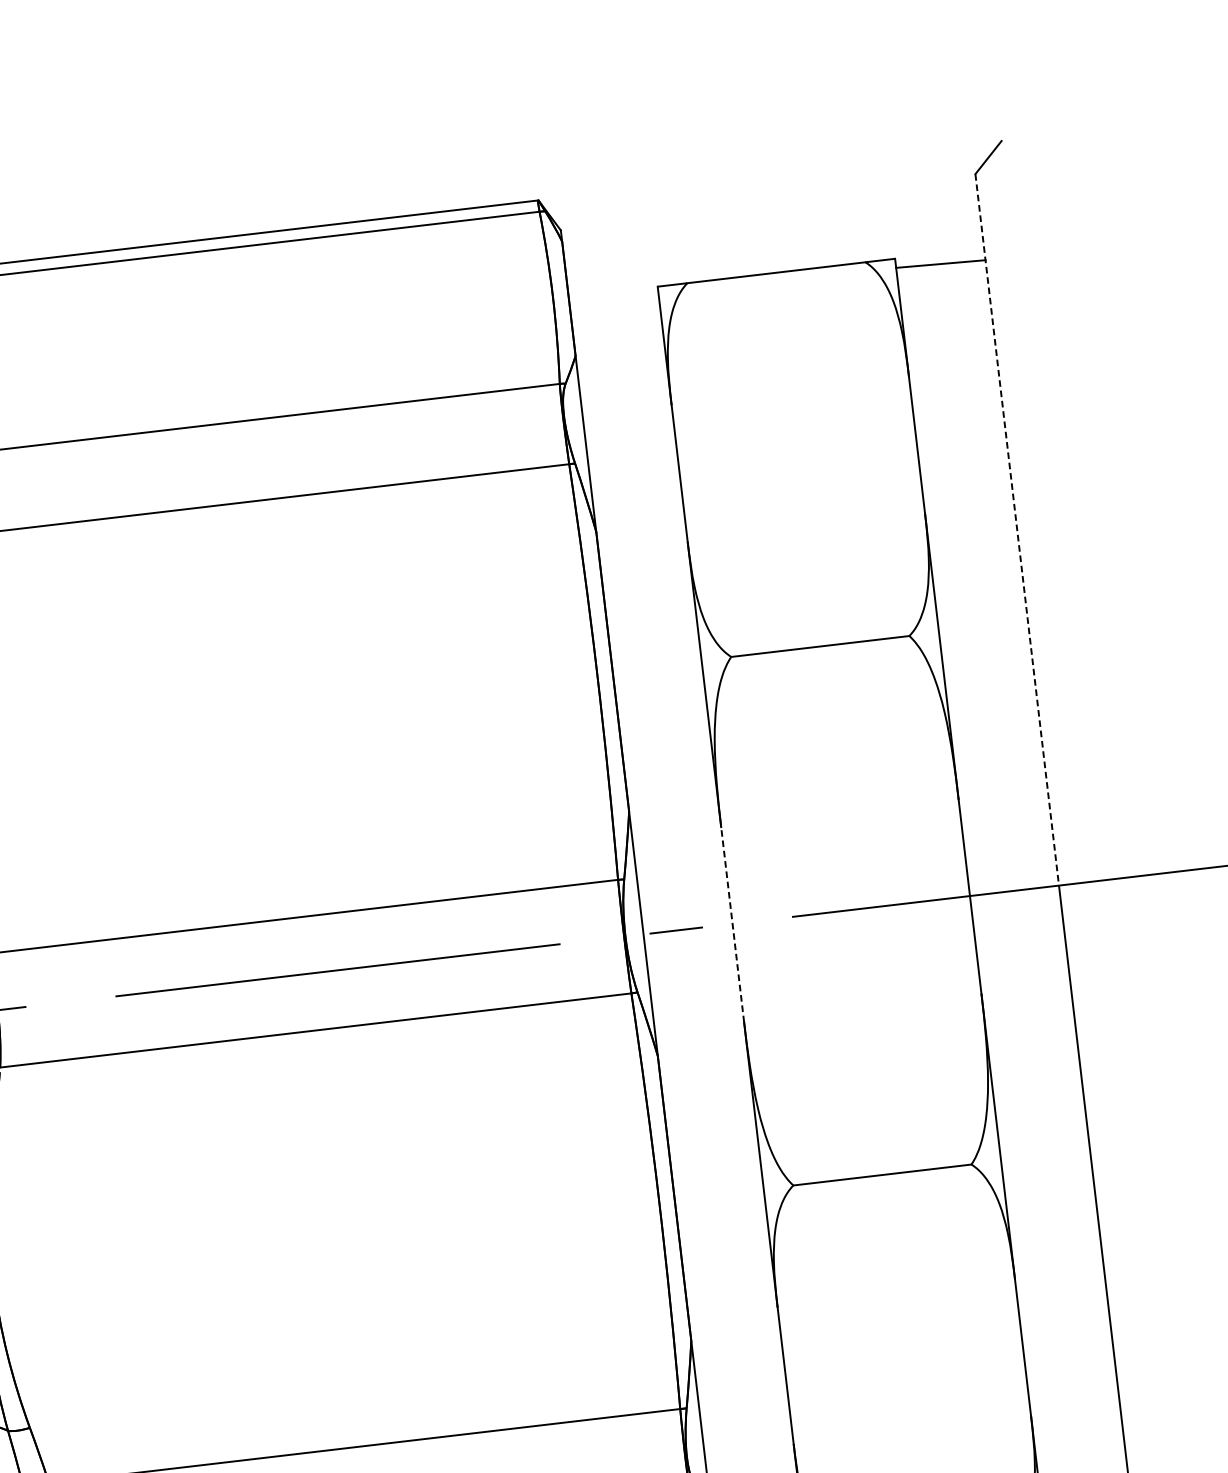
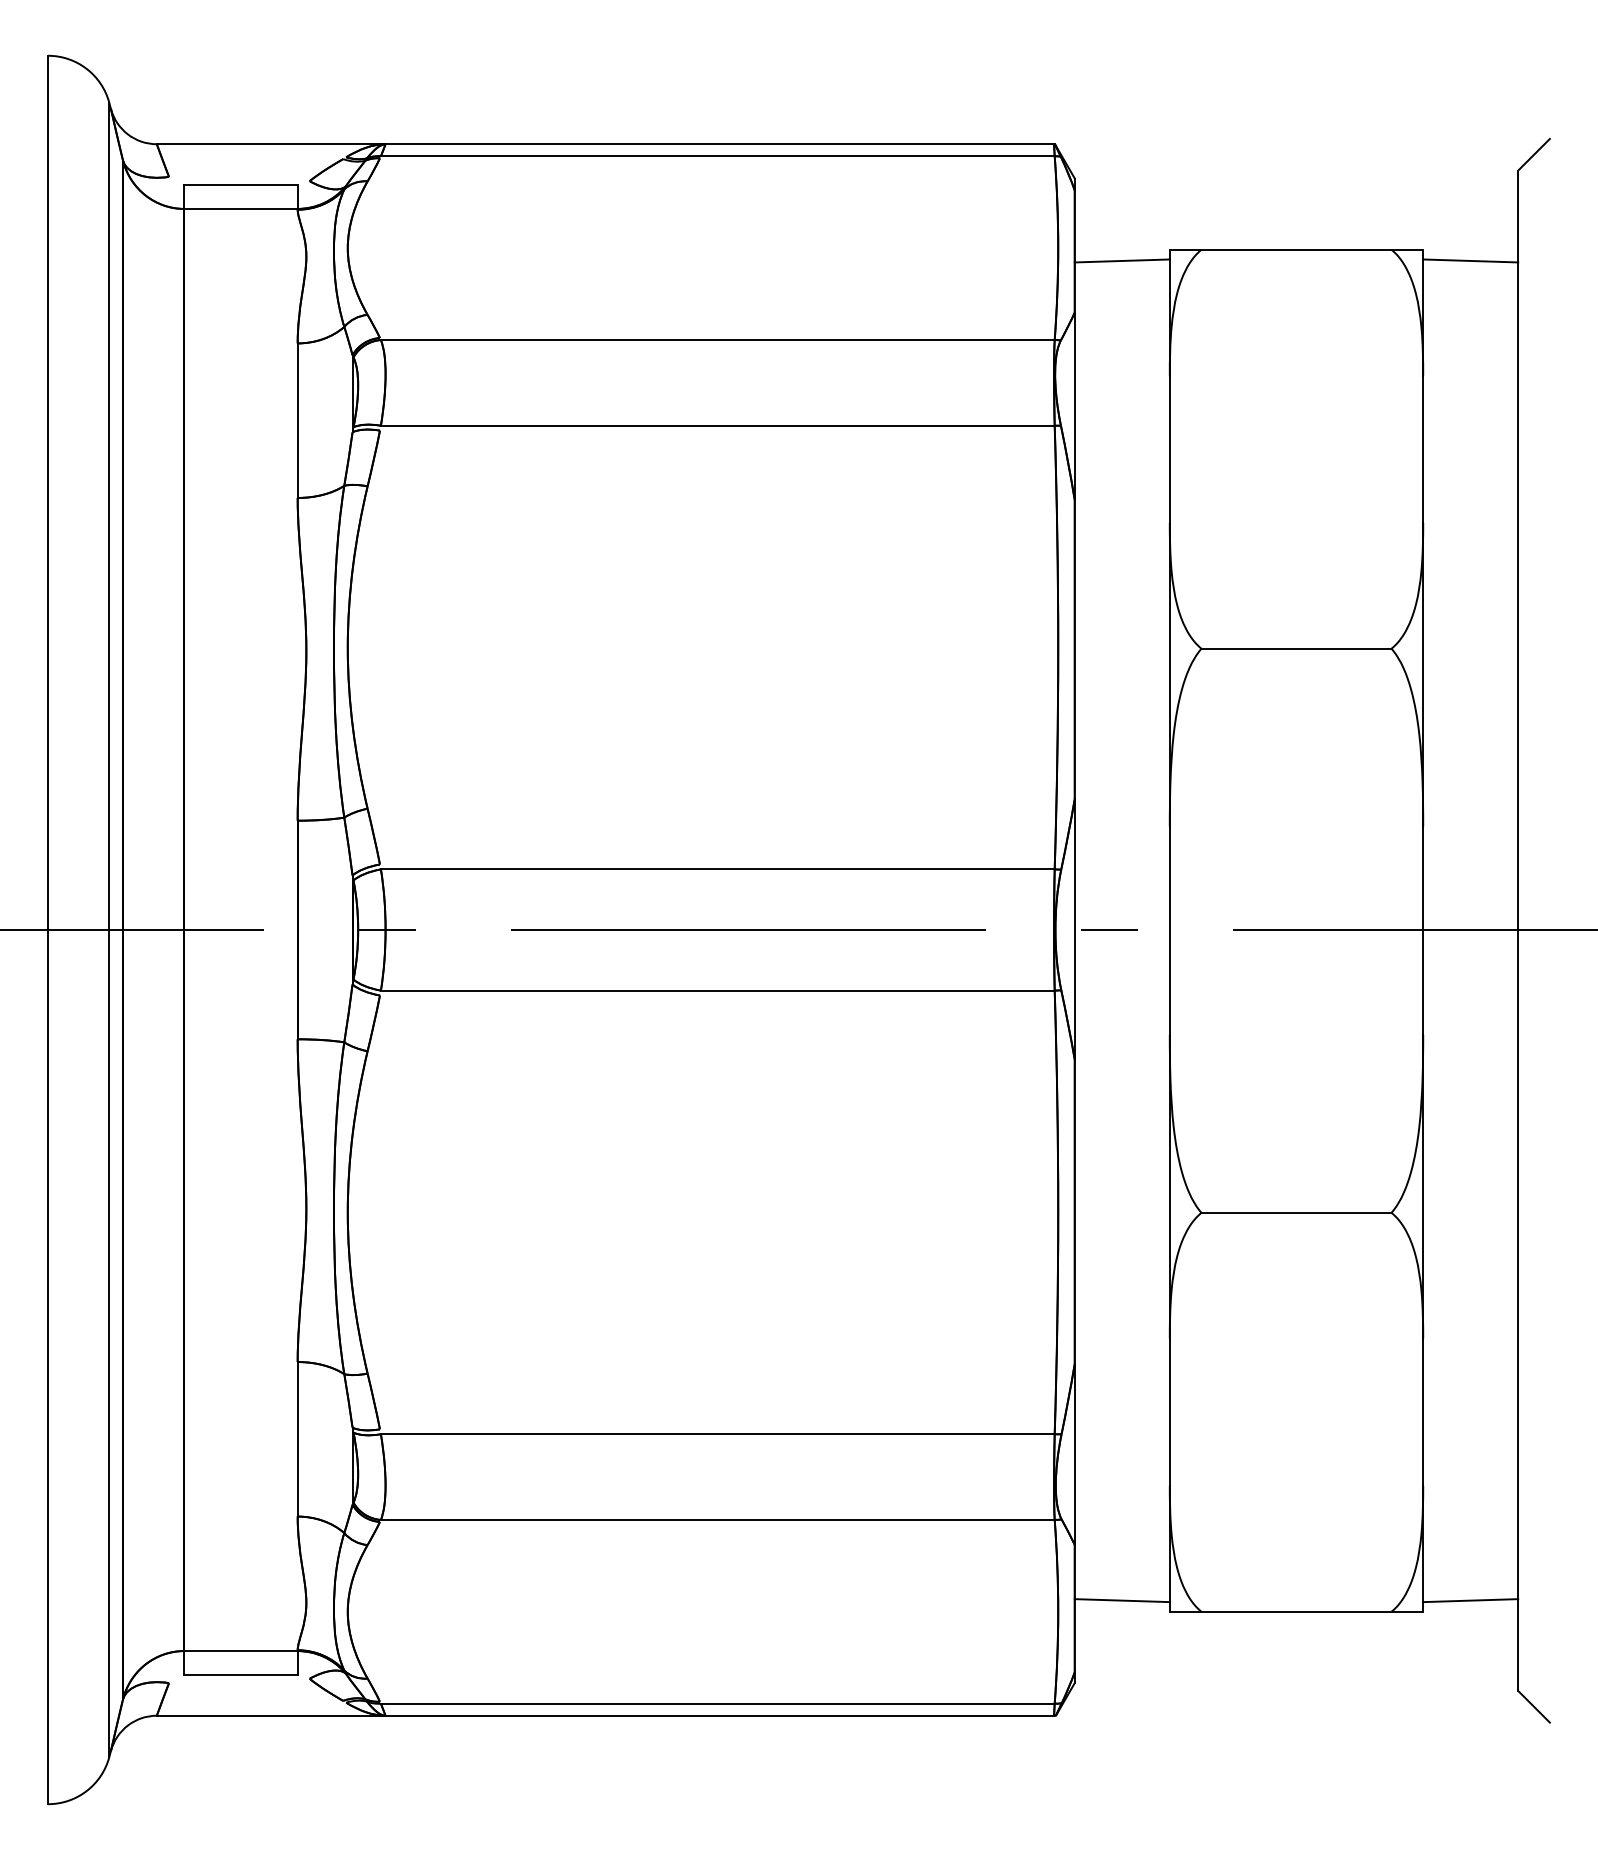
line: (613, 302) -> (1121, 260), added
line: (1017, 530) -> (1518, 551), dashed -> solid
line: (732, 924) -> (1169, 930), dashed -> solid

